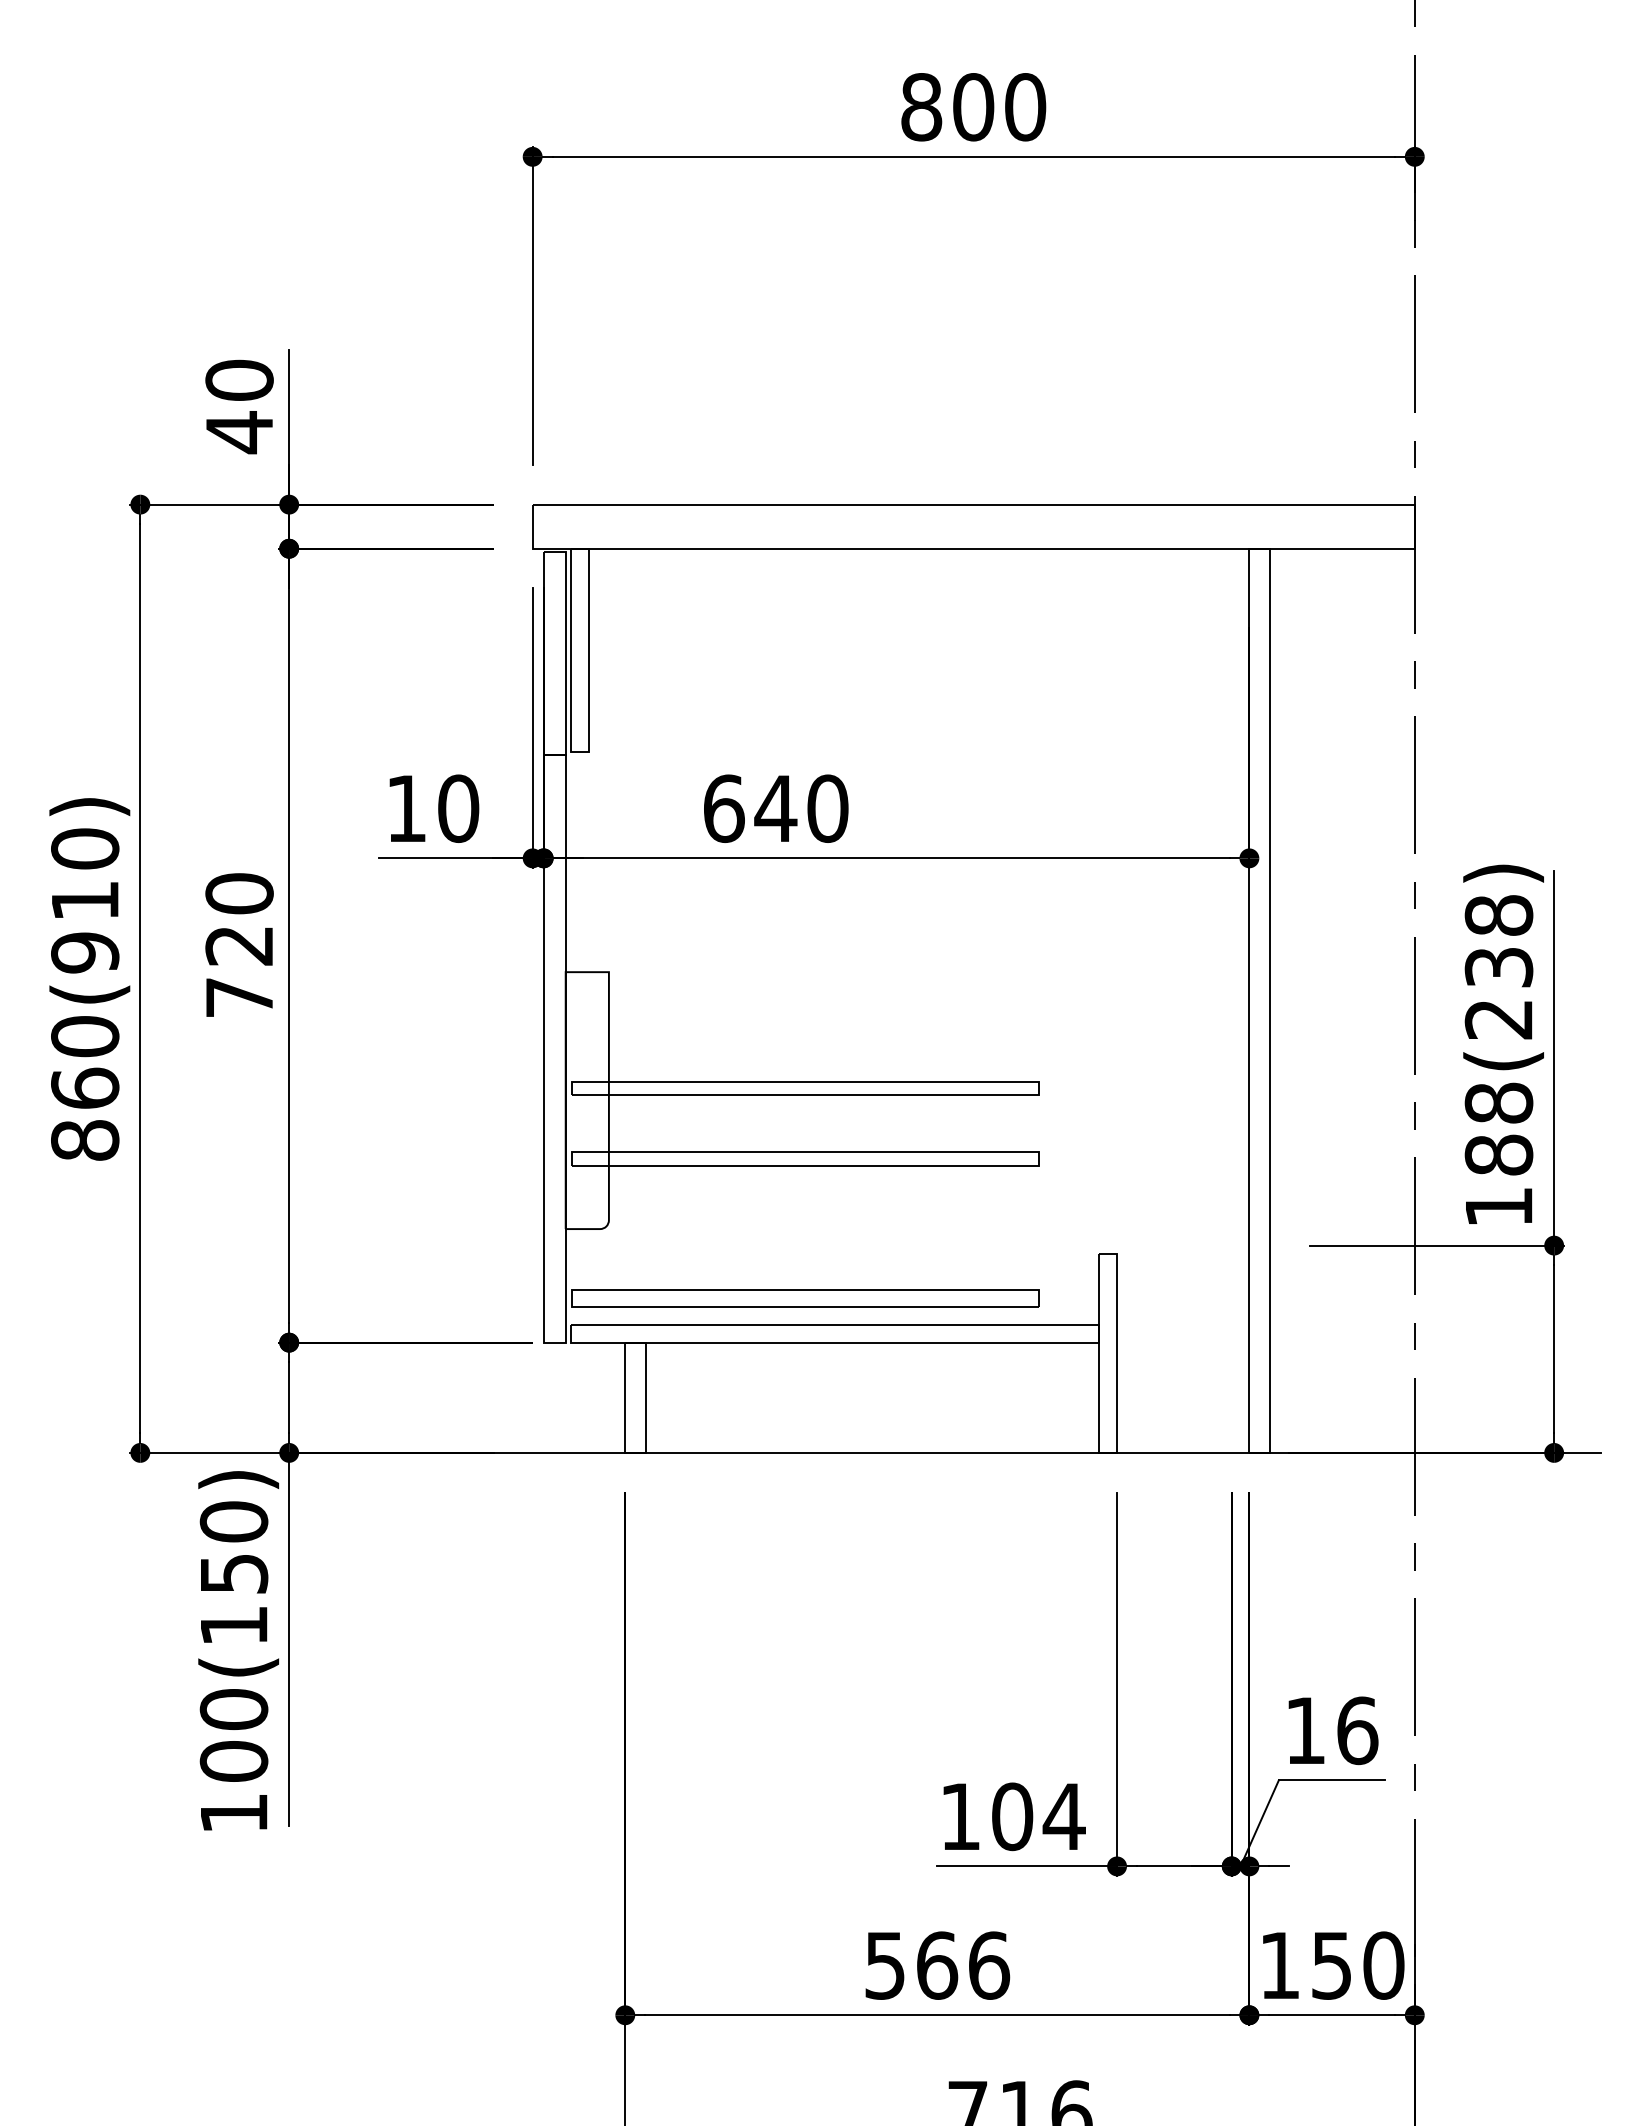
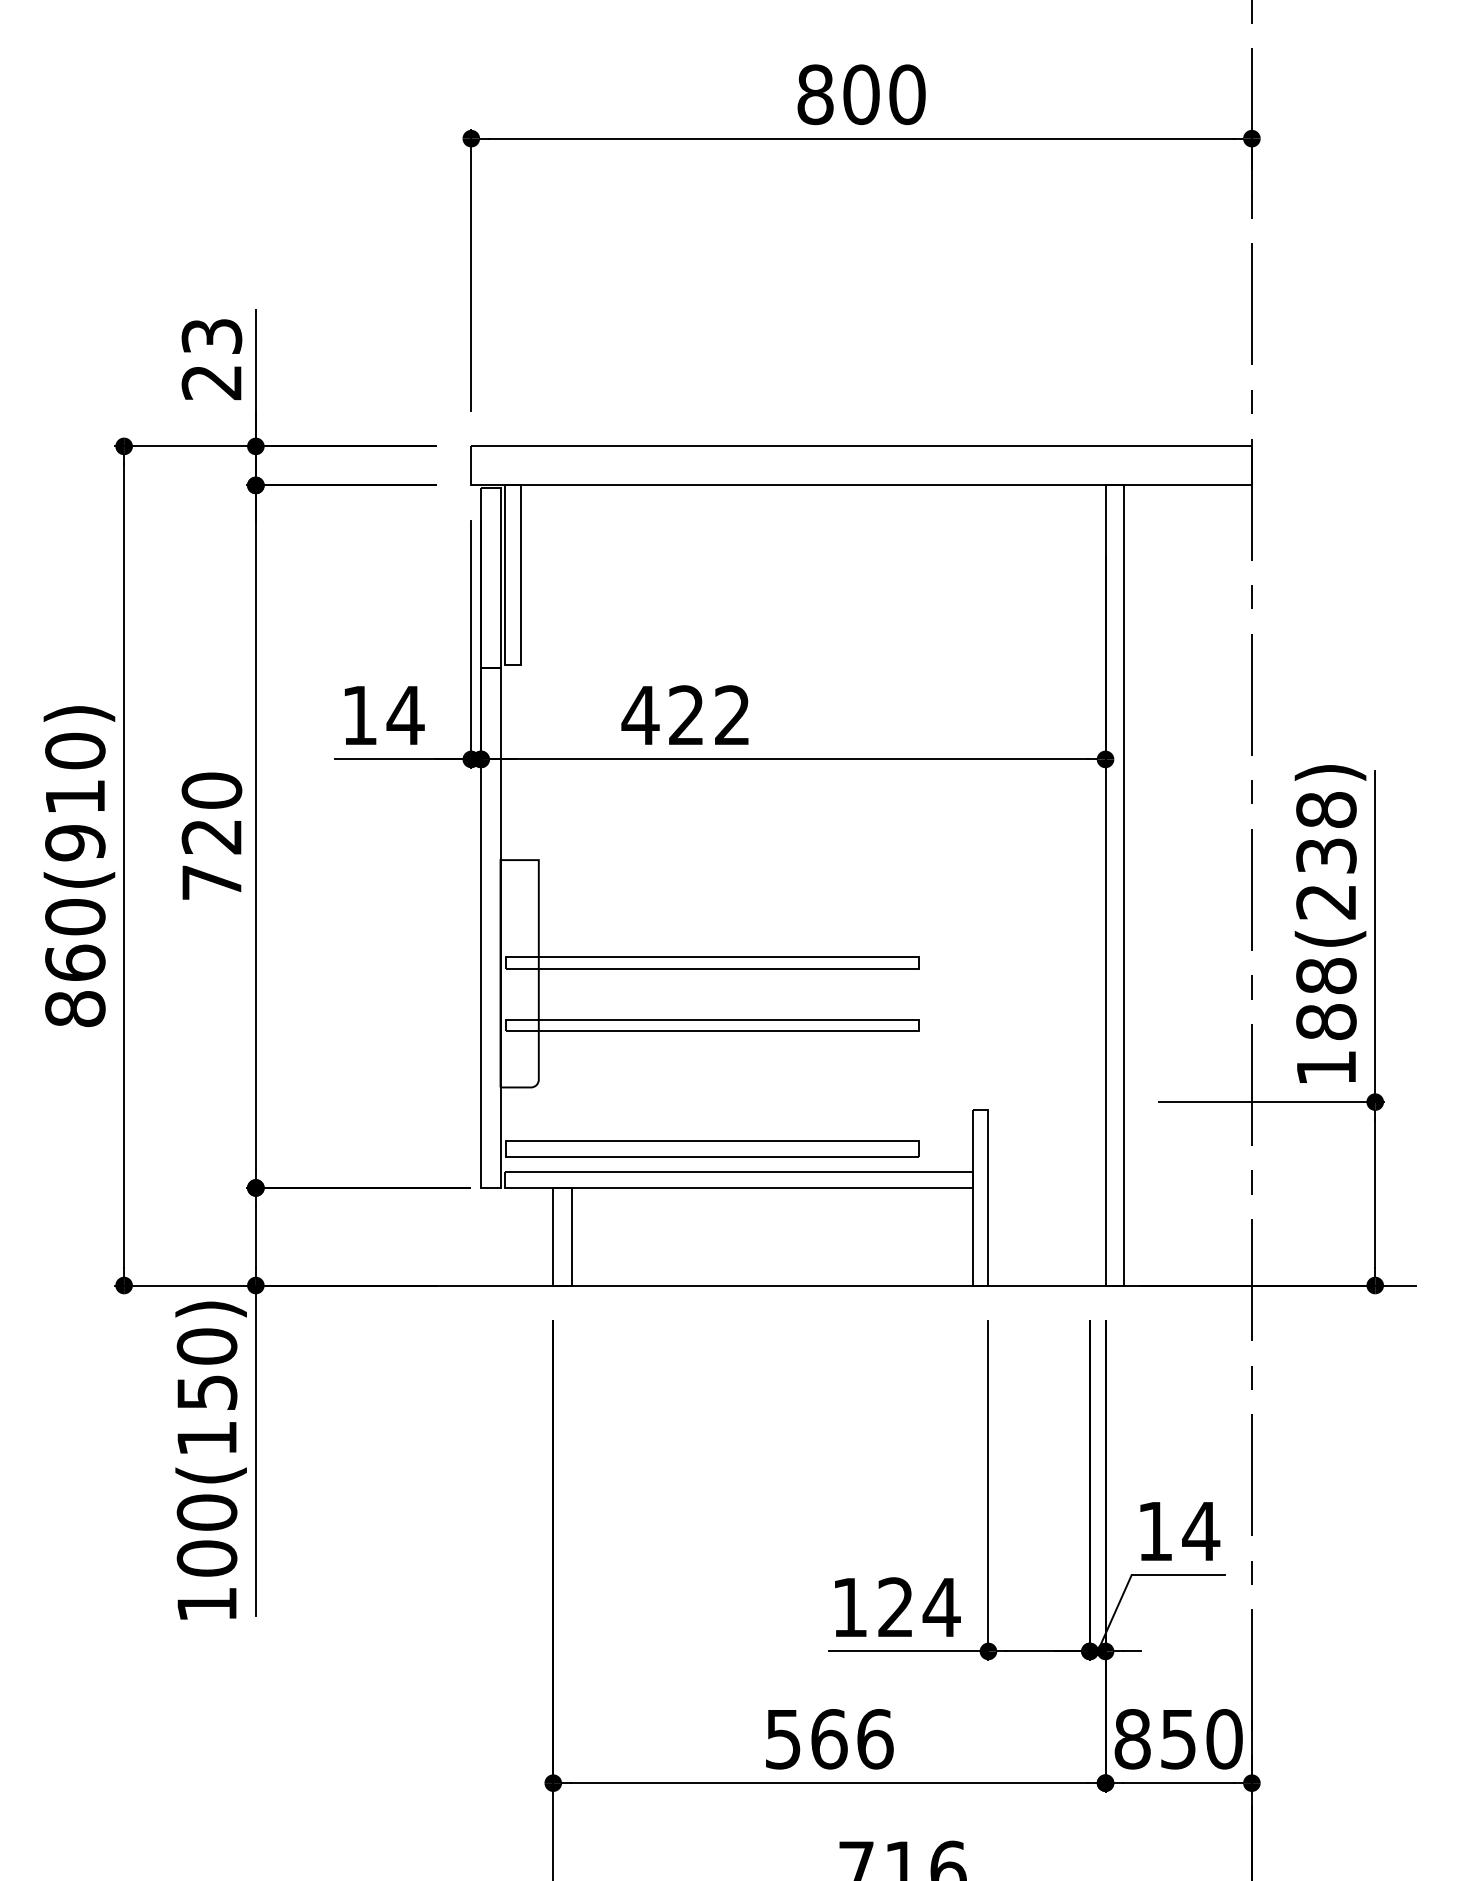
text: (239, 406) -> (211, 359), 40 -> 23
text: (458, 808) -> (405, 715), 10 -> 14
text: (775, 808) -> (686, 715), 640 -> 422
text: (1357, 1730) -> (1201, 1531), 16 -> 14
text: (1012, 1816) -> (895, 1607), 104 -> 124
text: (1279, 1965) -> (1132, 1739), 150 -> 850

